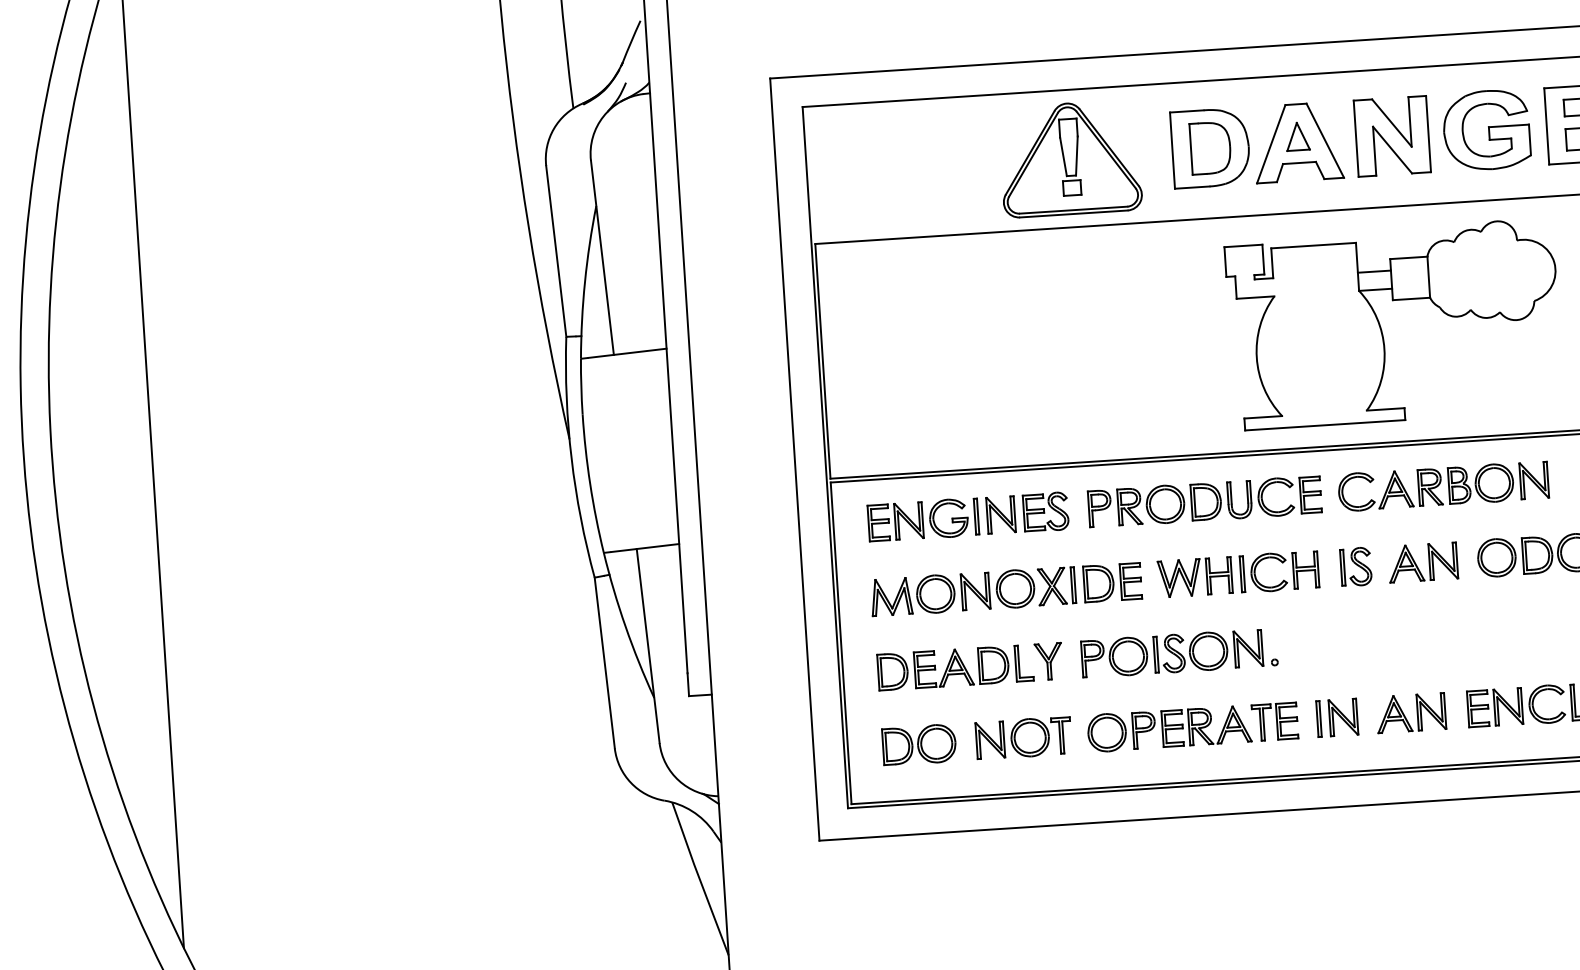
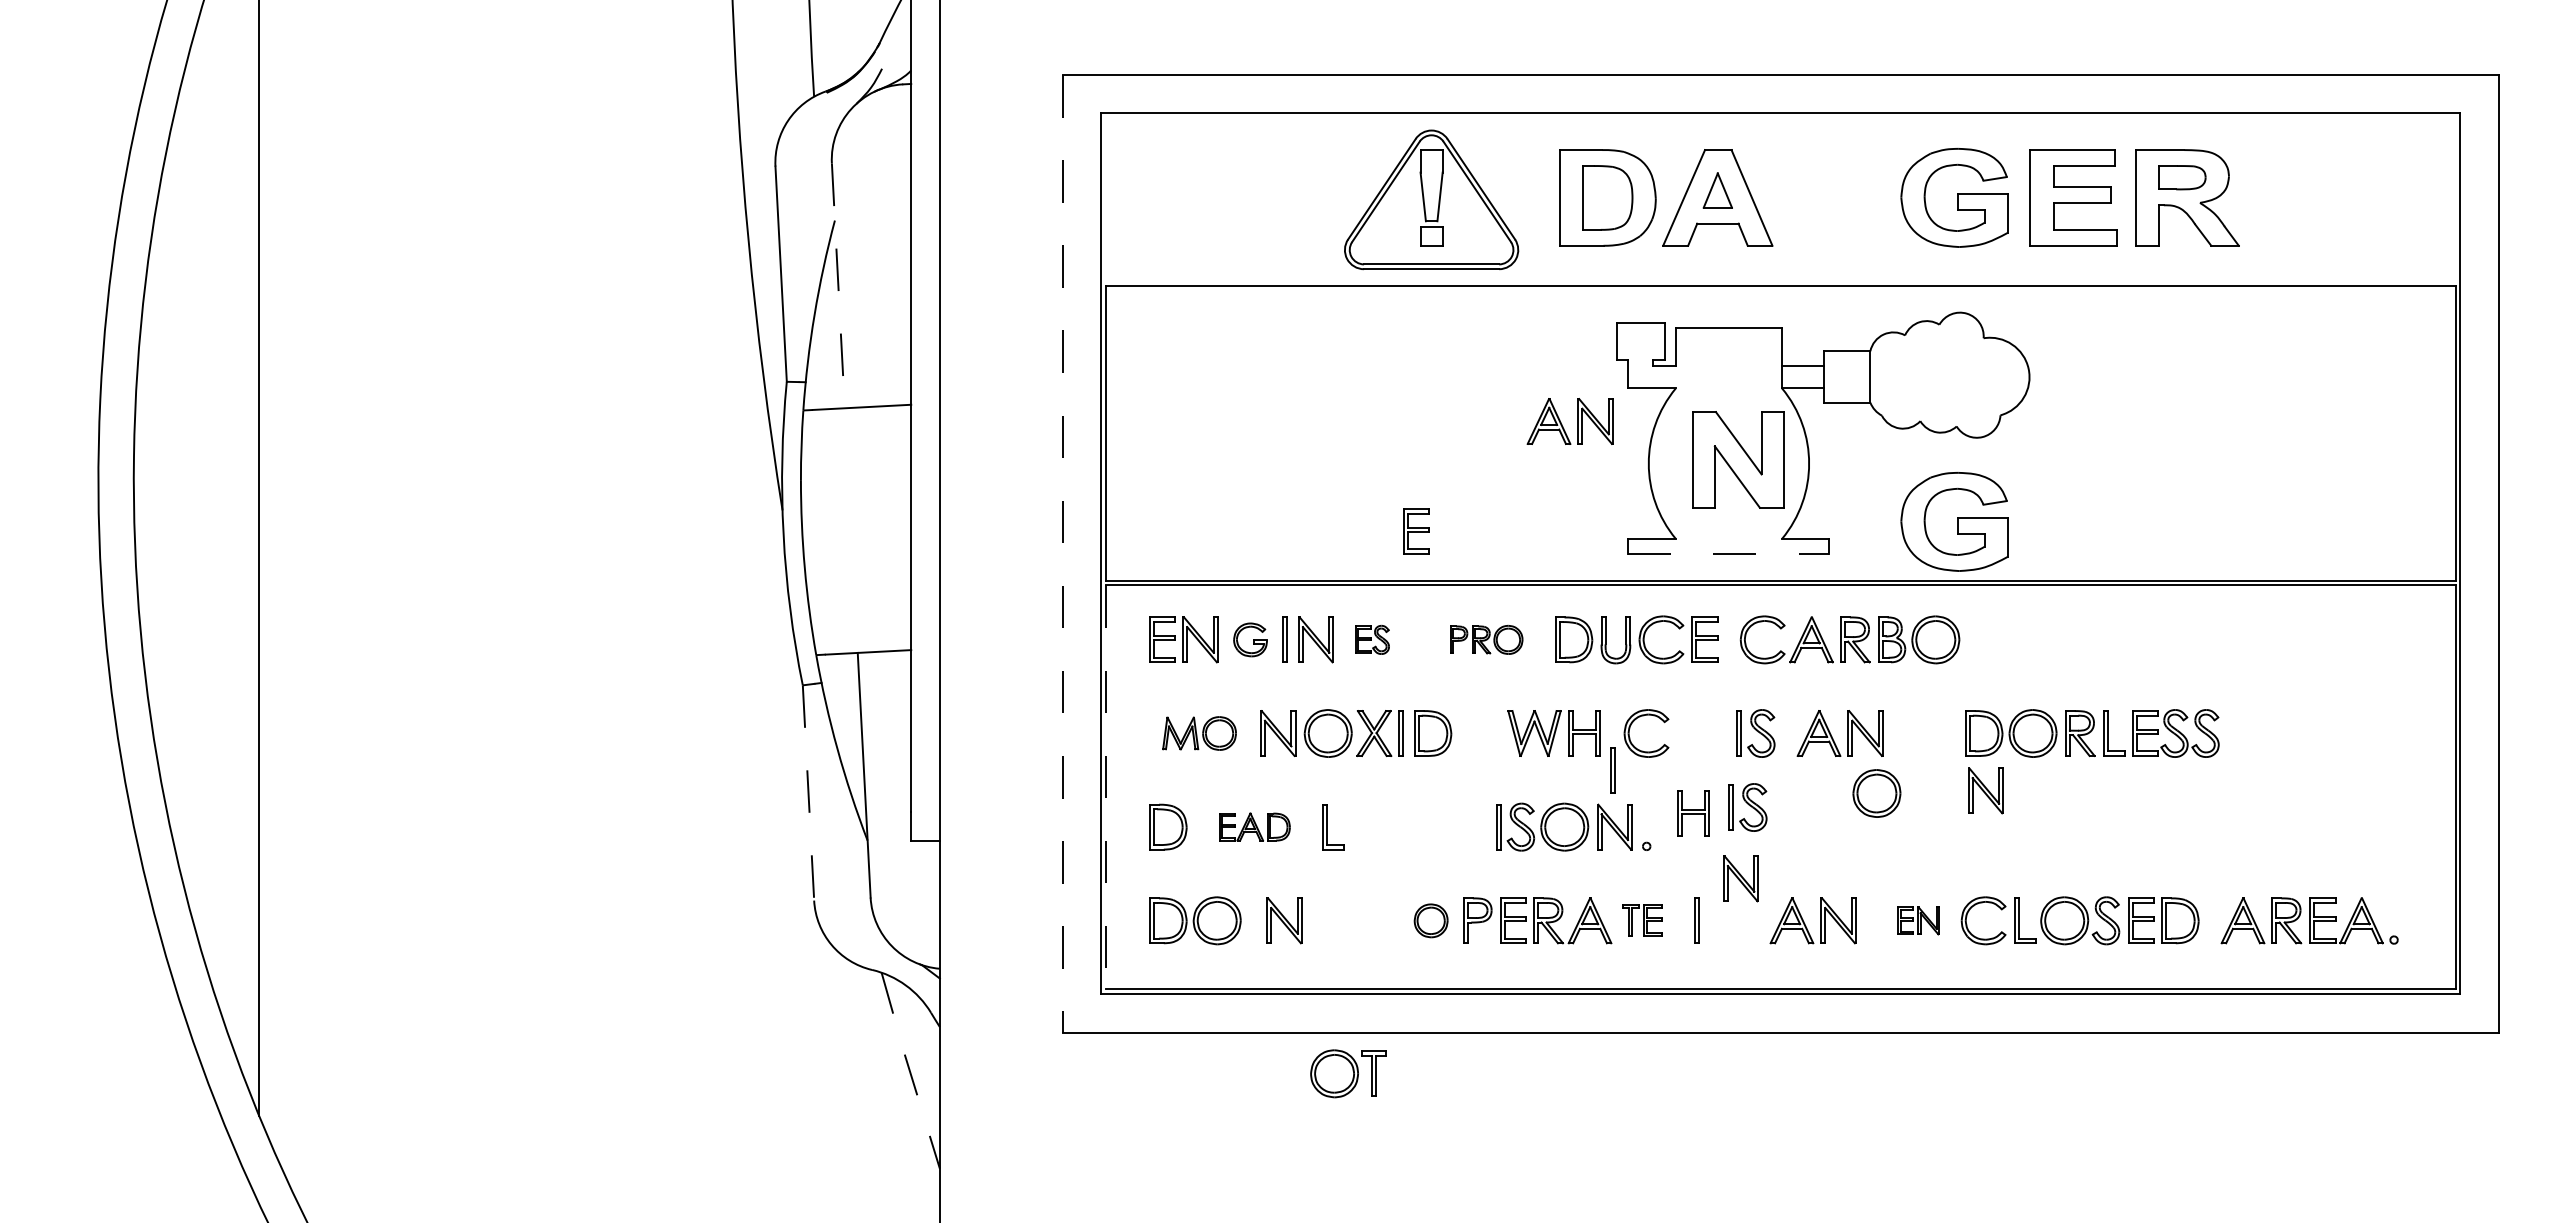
part: (1392, 136) -> (1738, 459), moved
line: (602, 258) -> (838, 286), solid -> dashed
part: (1186, 330) -> (1562, 424), added
part: (1503, 387) -> (1954, 521), added
line: (1324, 425) -> (1728, 553), solid -> dashed
line: (794, 459) -> (1062, 553), solid -> dashed
part: (1533, 480) -> (1985, 790), moved
part: (1136, 505) -> (1486, 639), size x0.6
part: (1045, 511) -> (1372, 639), size x0.6
part: (948, 518) -> (1250, 639), size x0.7
part: (1496, 557) -> (1876, 793), moved
part: (1306, 570) -> (1693, 813), moved
part: (1241, 574) -> (1612, 770), moved
part: (1131, 581) -> (1416, 531), moved
part: (912, 595) -> (1199, 733), size x0.7
part: (1353, 626) -> (1747, 807), added
line: (840, 643) -> (1105, 787), solid -> dashed
part: (1114, 656) -> (1446, 826), removed
part: (1048, 661) -> (1363, 826), removed
line: (604, 662) -> (808, 792), solid -> dashed
part: (961, 666) -> (1254, 826), size x0.6
part: (1495, 707) -> (1918, 920), size x0.6
part: (1342, 717) -> (1740, 878), moved
part: (1274, 721) -> (1641, 920), size x0.7
part: (1106, 732) -> (1430, 920), size x0.7
part: (1041, 736) -> (1348, 1073), moved
line: (699, 878) -> (909, 1070), solid -> dashed

